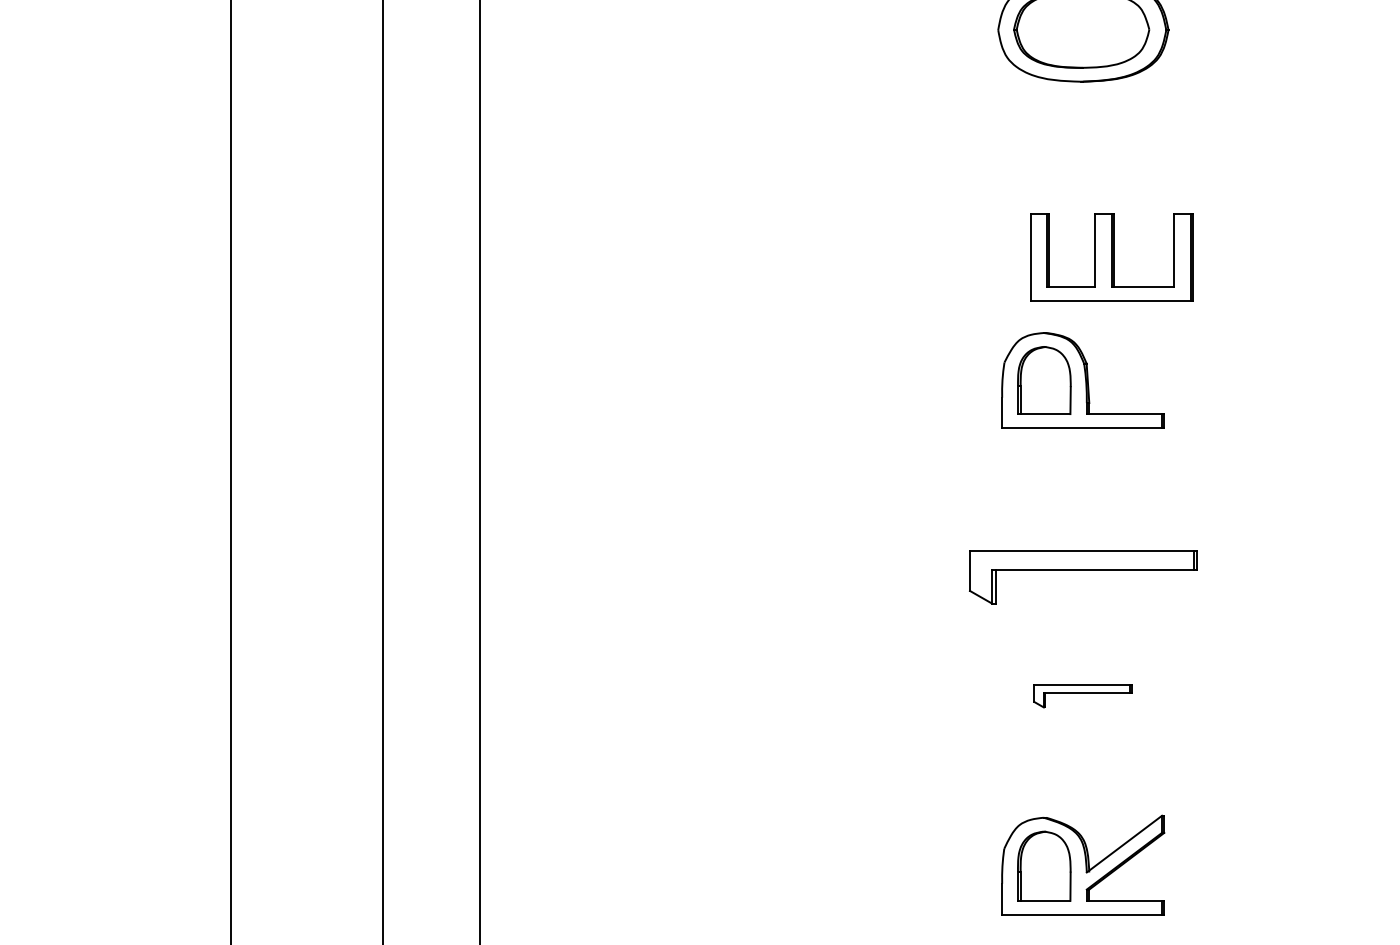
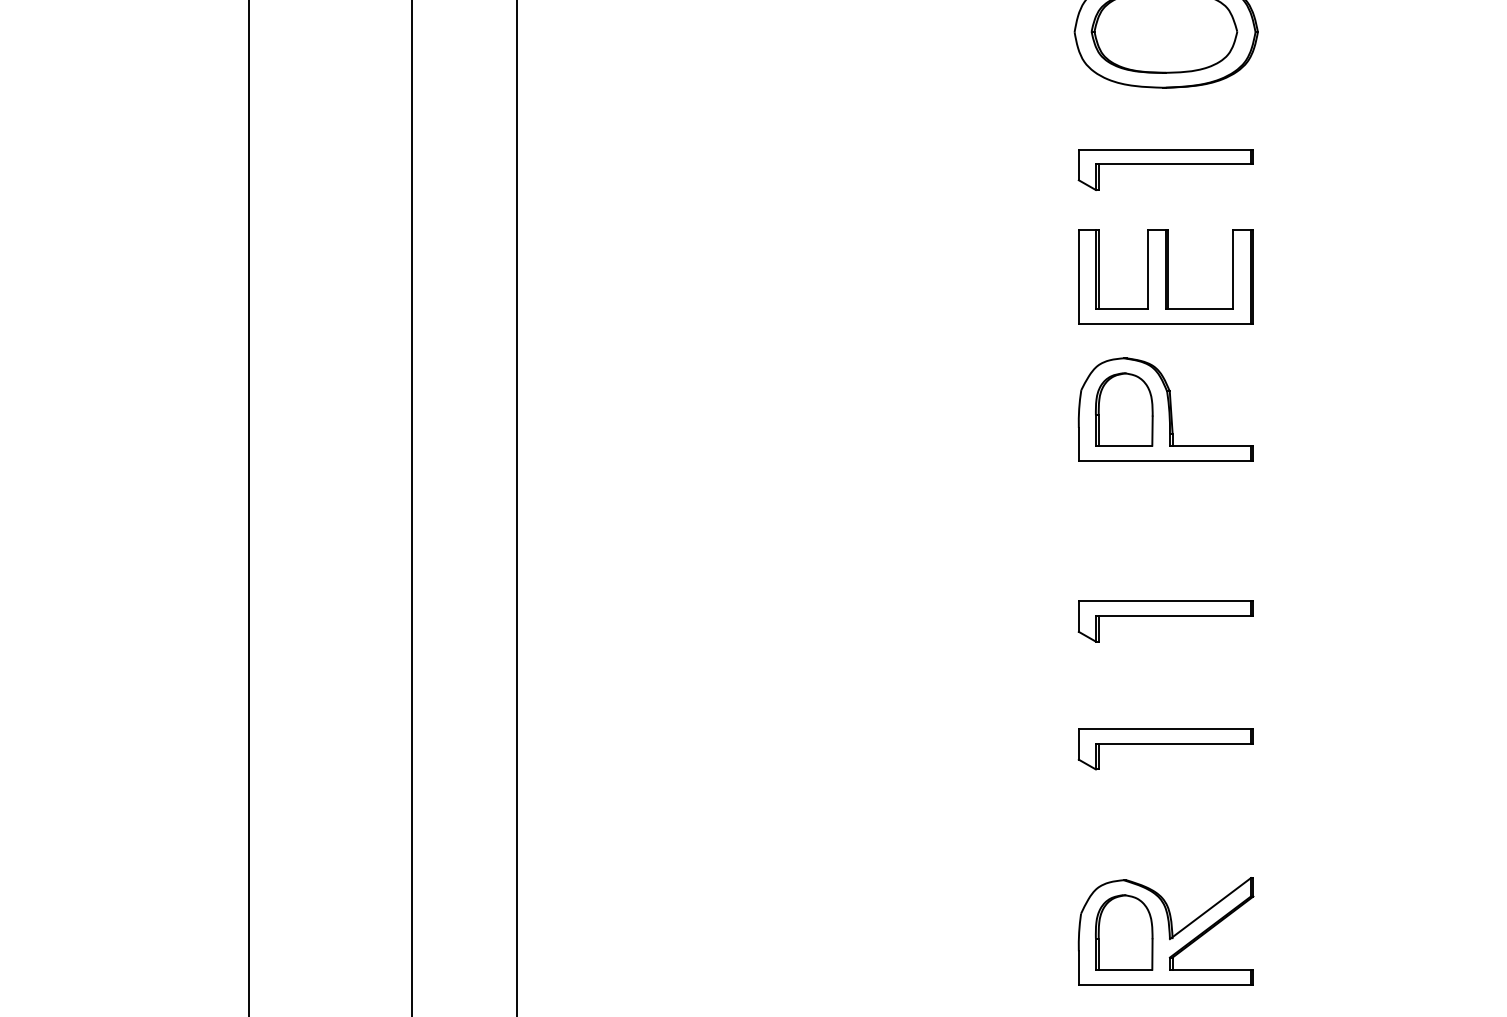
part: (1082, 157) -> (1165, 169), added
part: (1111, 257) -> (1165, 276), moved
part: (1082, 577) -> (1165, 621), size x0.71
part: (1082, 696) -> (1165, 749), size x1.67

